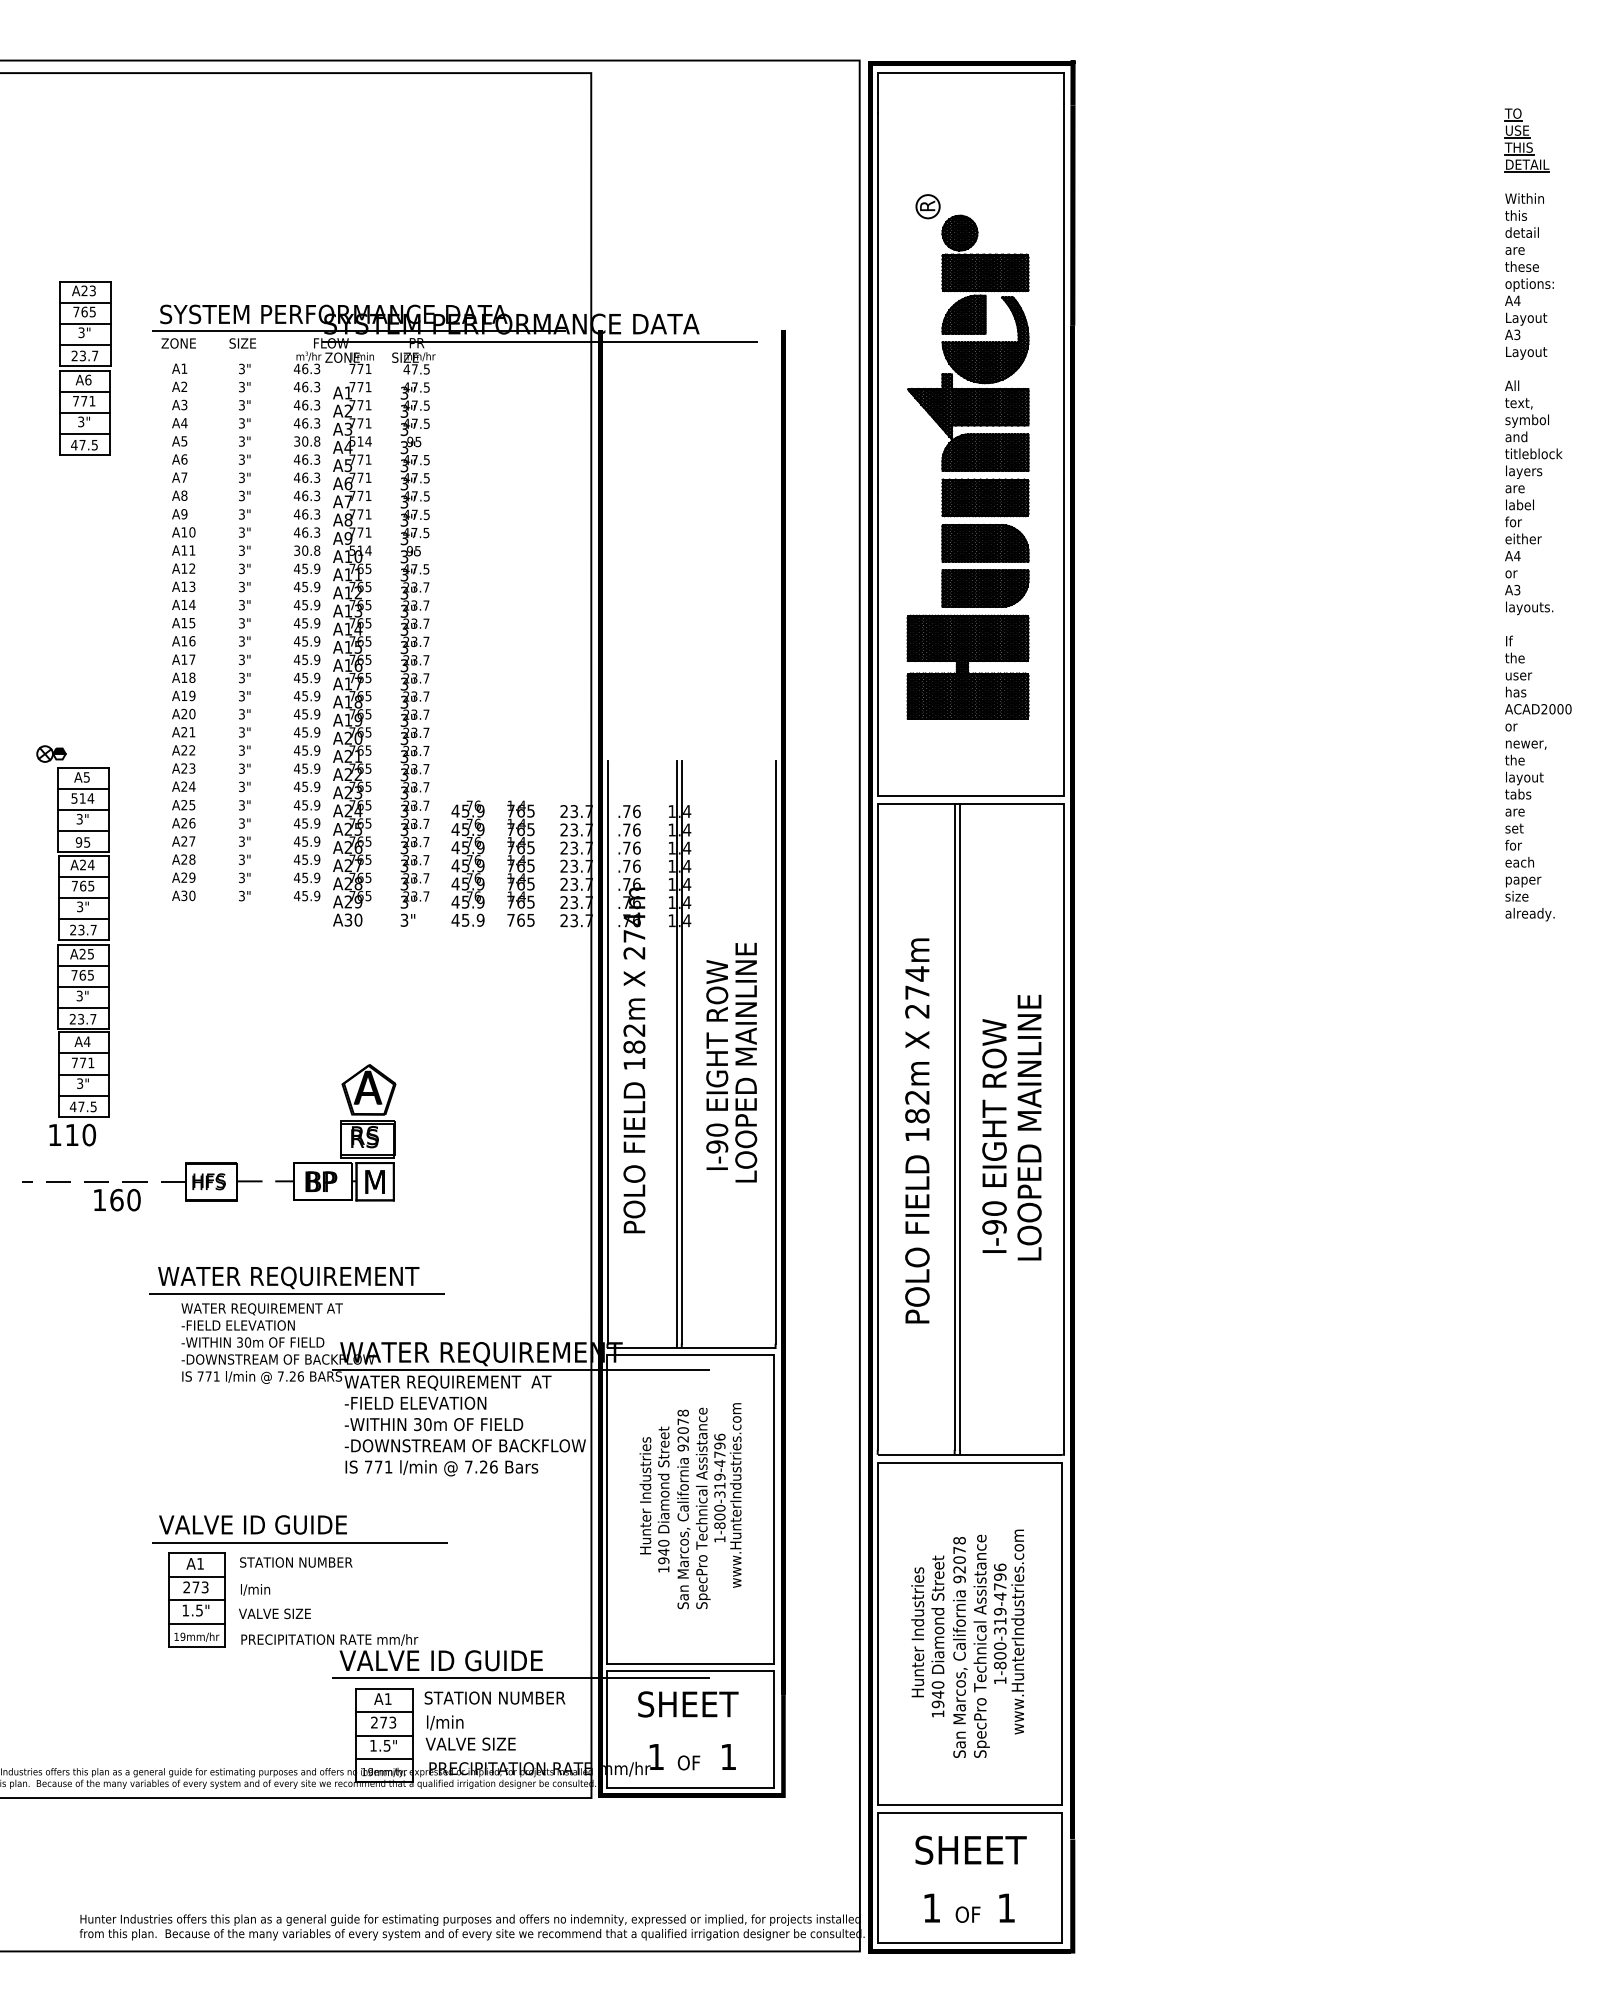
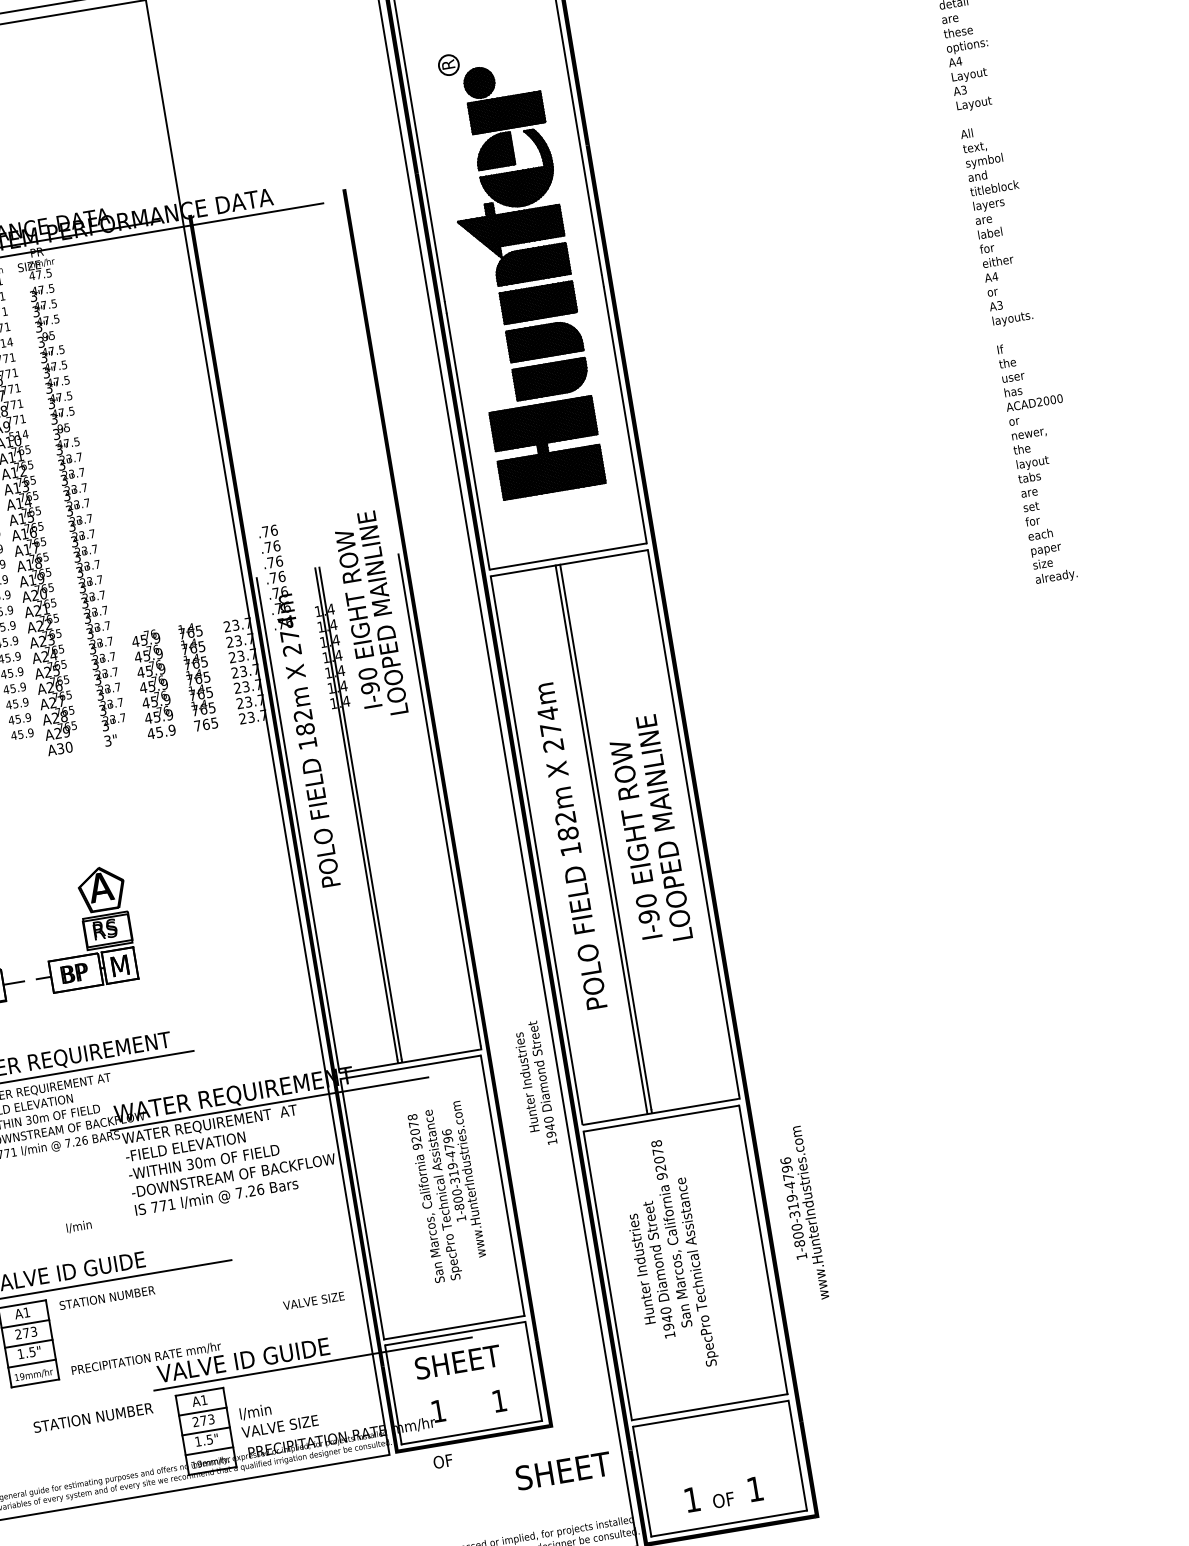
text: (631, 1019) -> (299, 706), moved
text: (731, 1062) -> (370, 614), moved
text: (654, 1499) -> (534, 1084), moved
text: (255, 1589) -> (79, 1226), moved
text: (274, 1613) -> (313, 1300), moved
text: (1009, 1631) -> (802, 1213), moved
text: (960, 1647) -> (672, 1233), moved
text: (494, 1697) -> (92, 1417), moved
text: (688, 1762) -> (442, 1461), moved
text: (970, 1849) -> (563, 1470), moved

